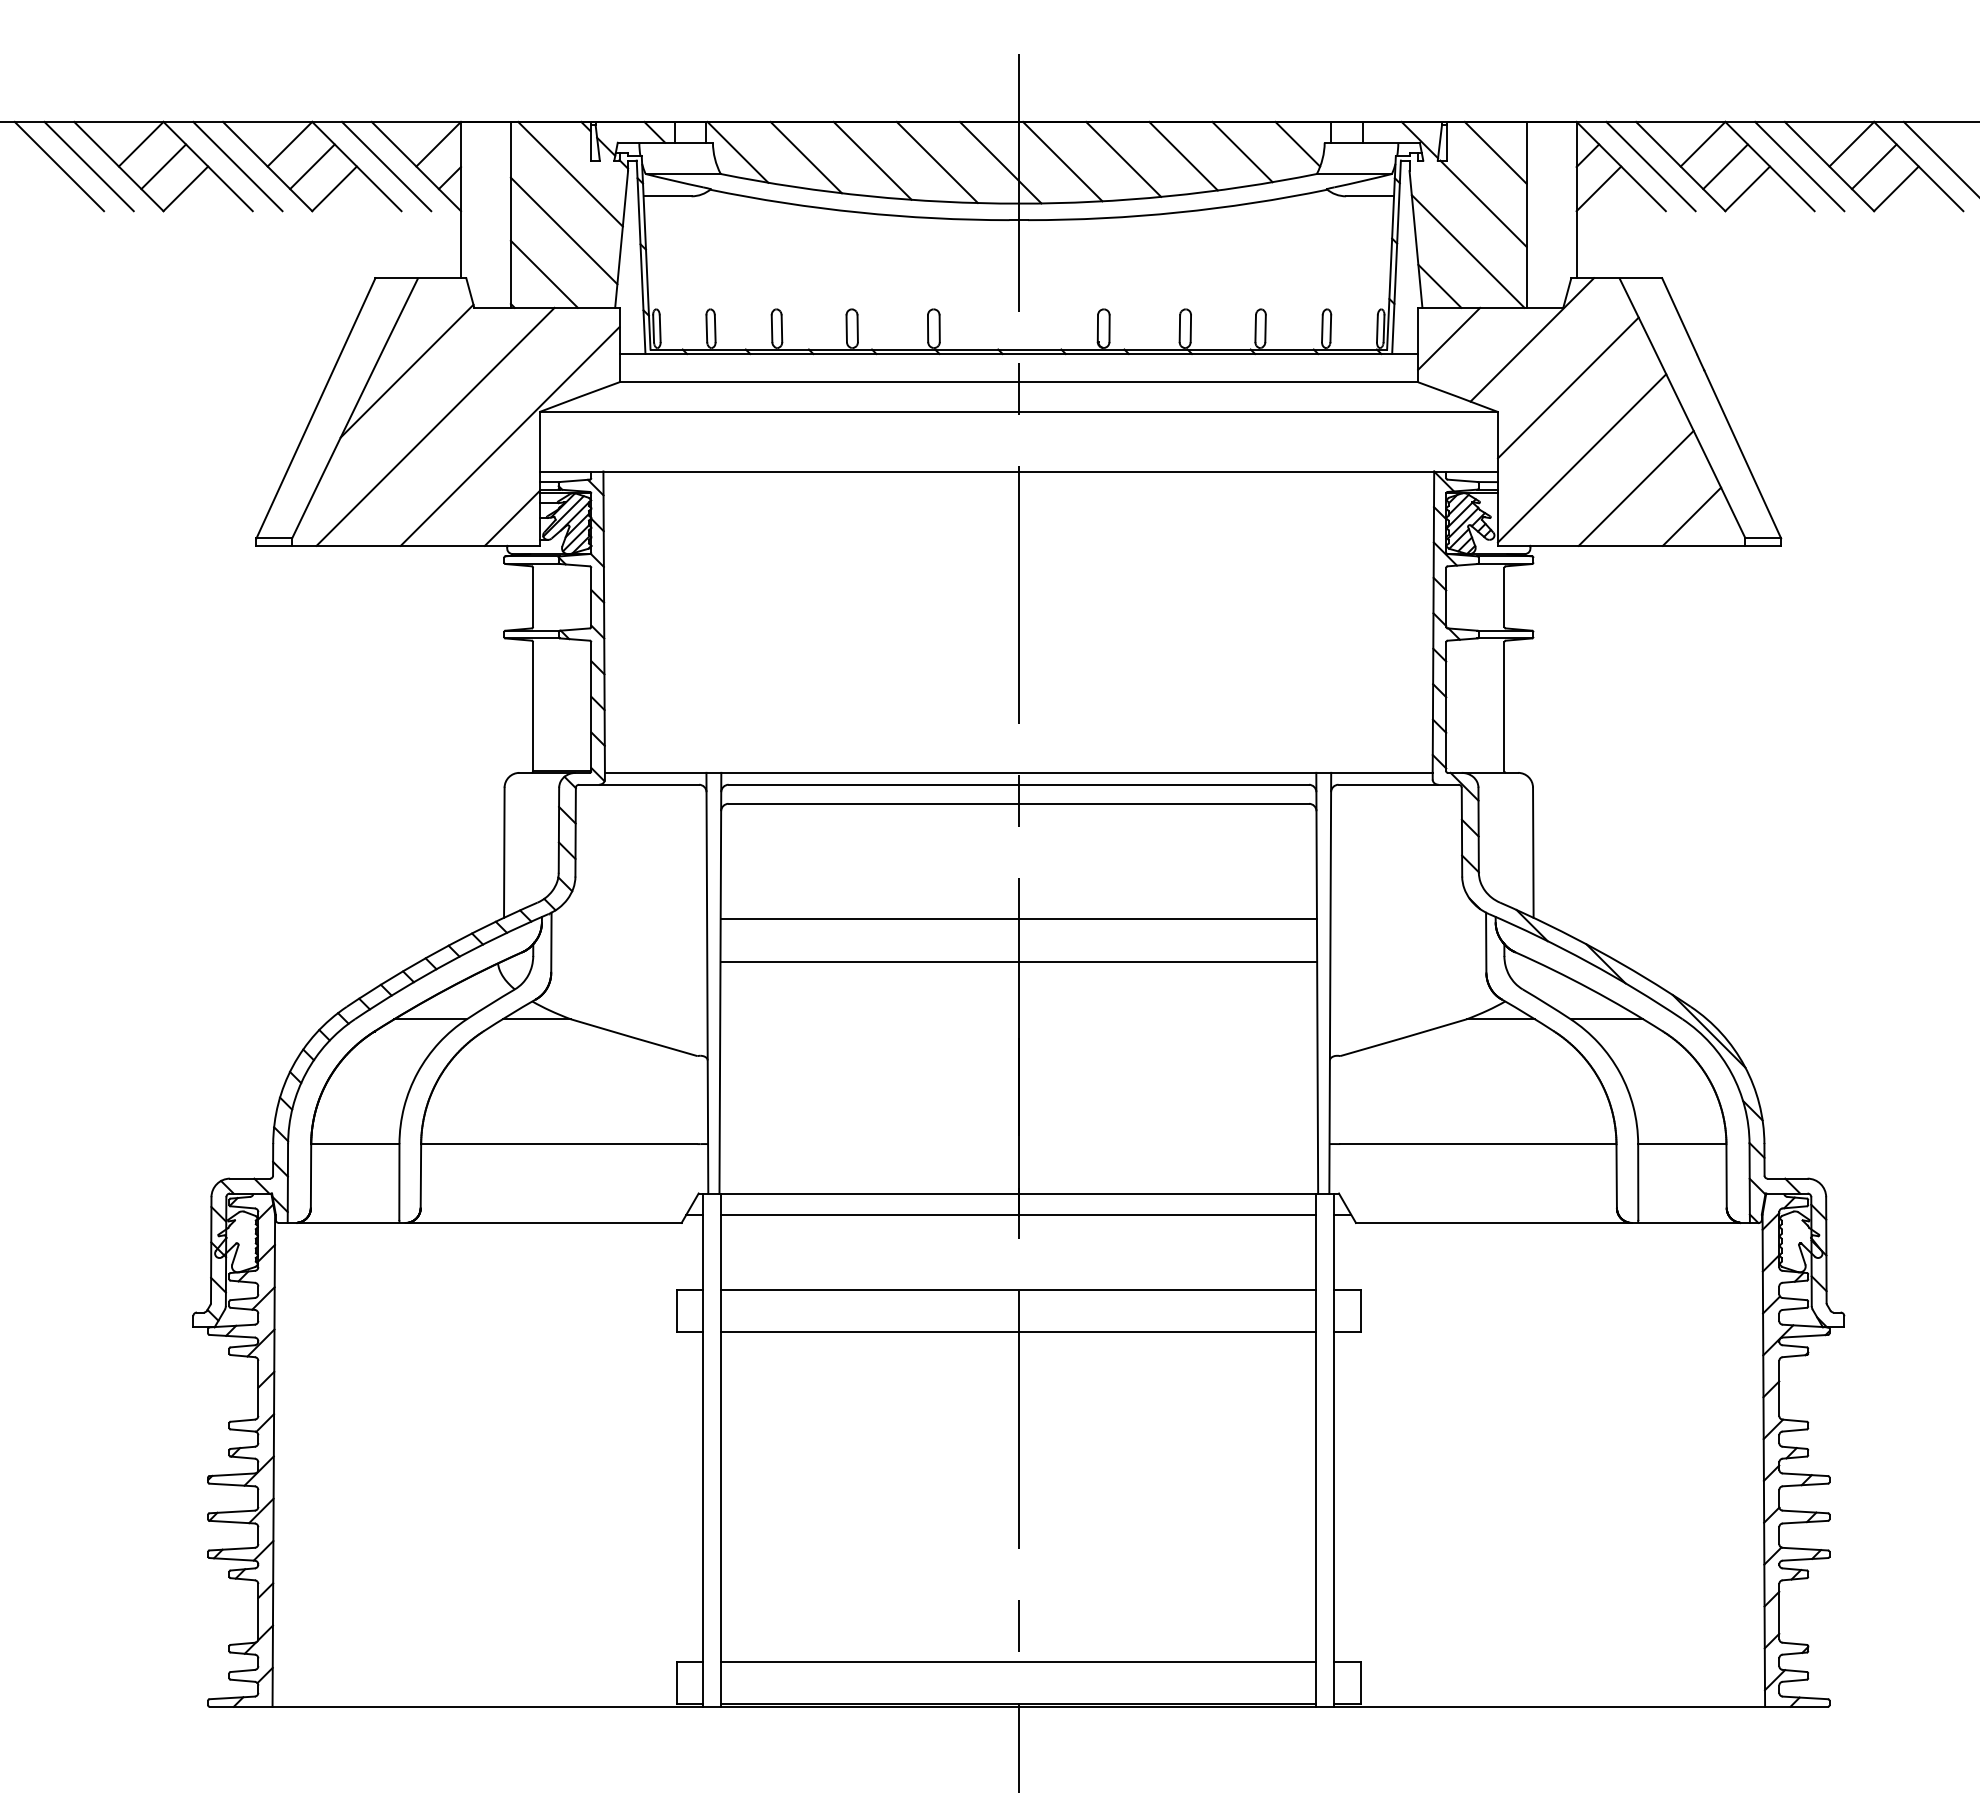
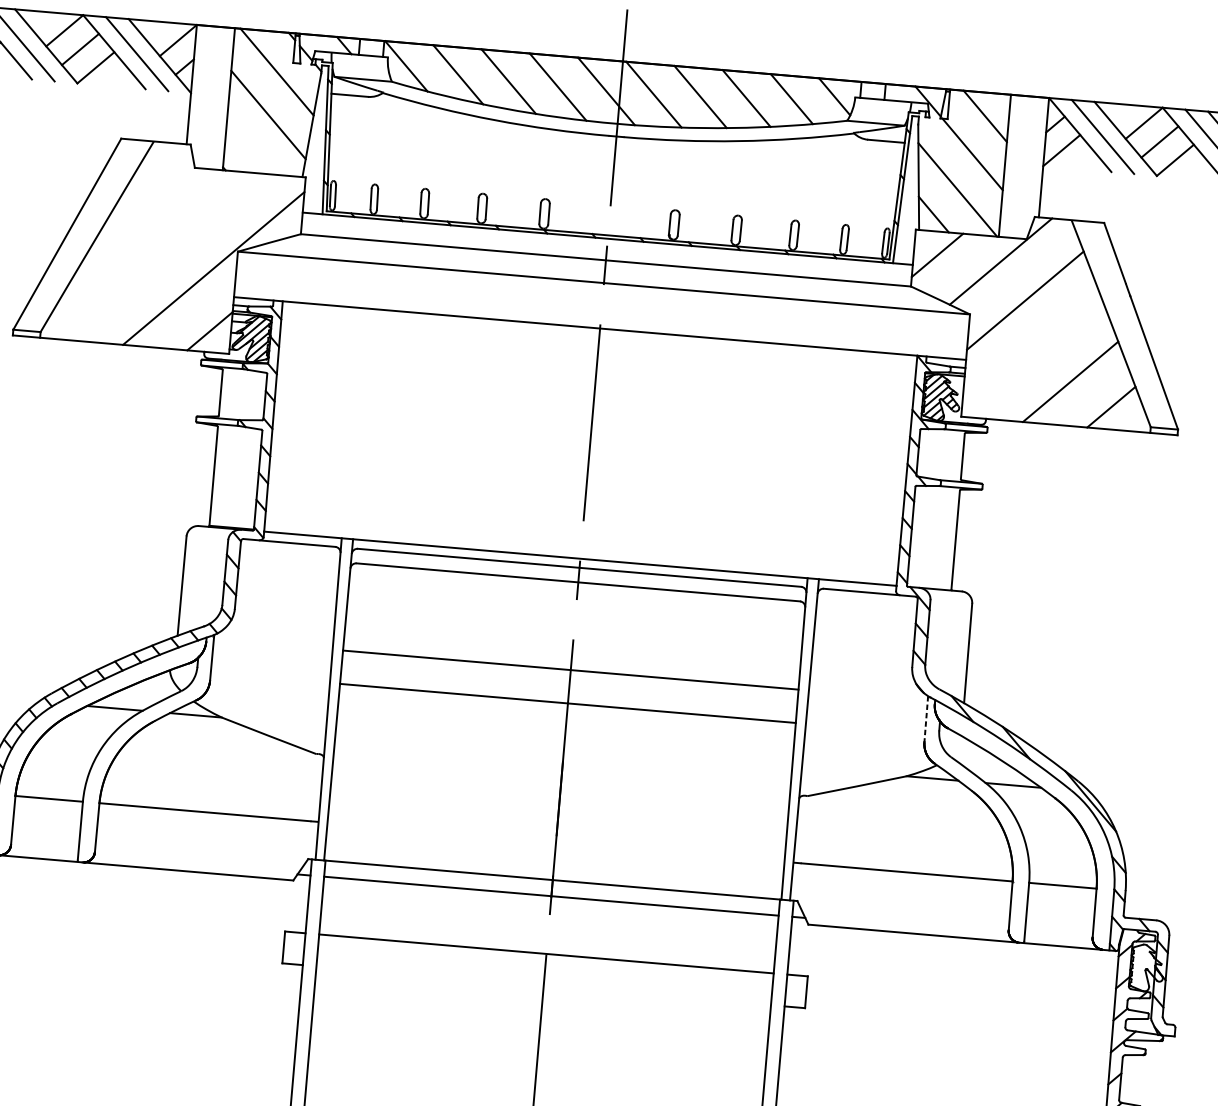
line: (543, 273) -> (249, 146), removed
line: (406, 370) -> (138, 211), removed
line: (435, 426) -> (157, 255), removed
line: (1581, 458) -> (1030, 355), removed
line: (1486, 943) -> (926, 719), solid -> dashed
line: (1018, 1331) -> (543, 985), removed

